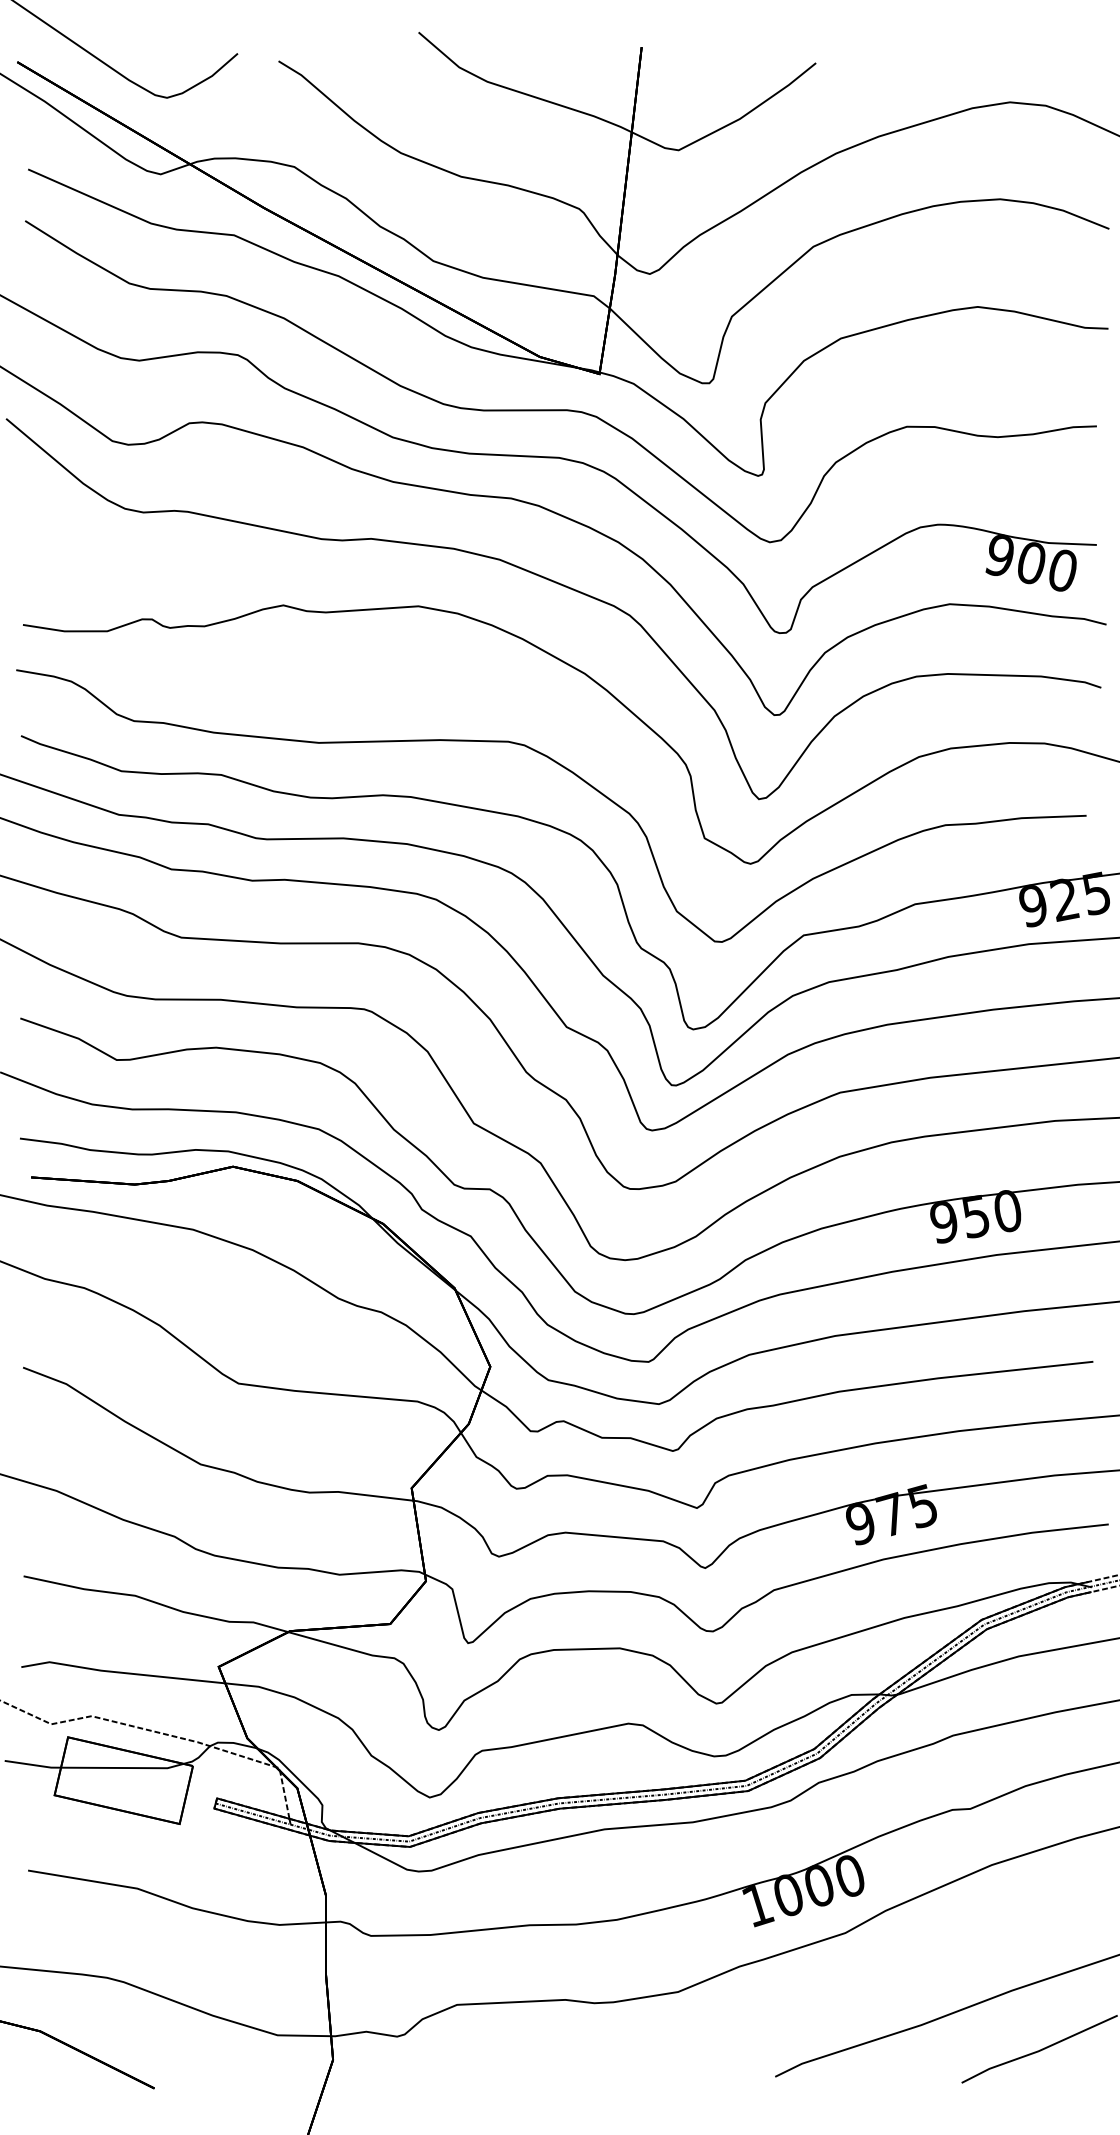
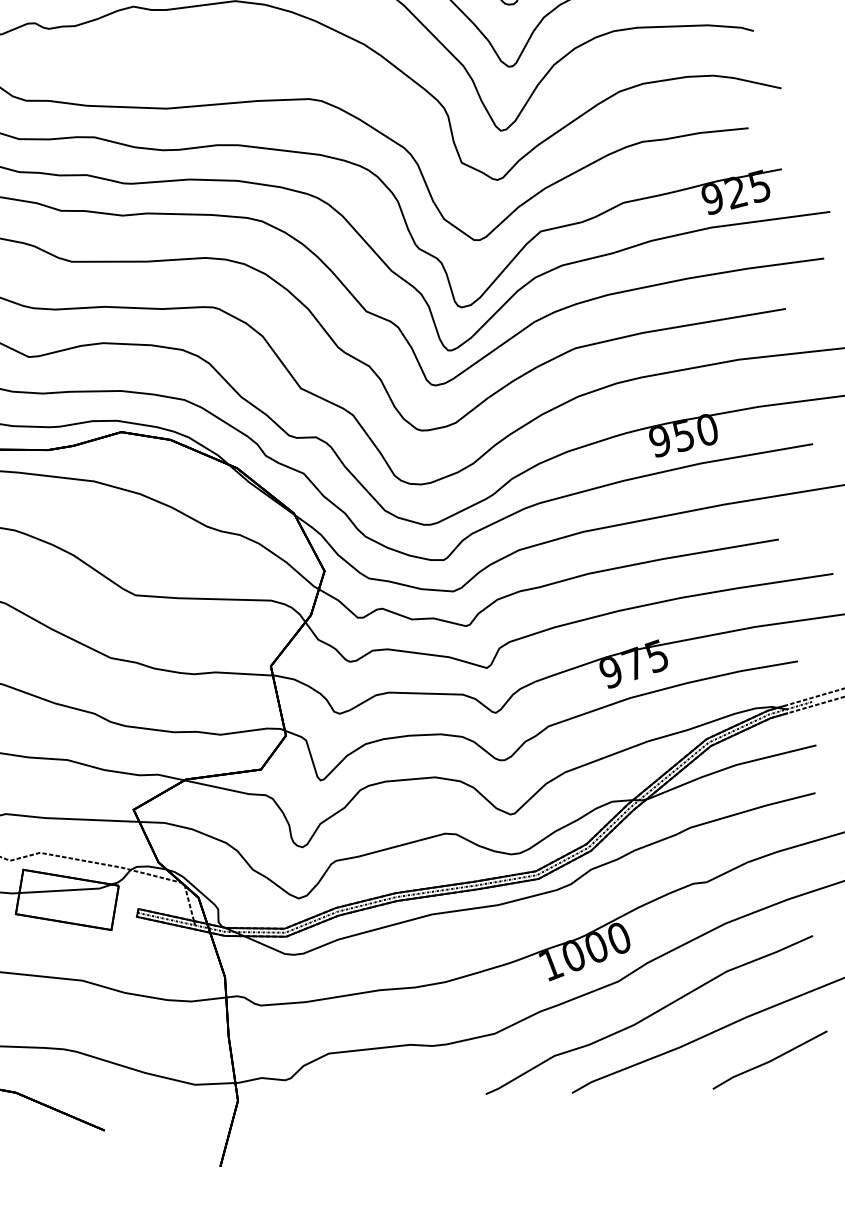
part: (883, 1979) -> (649, 1014), added

